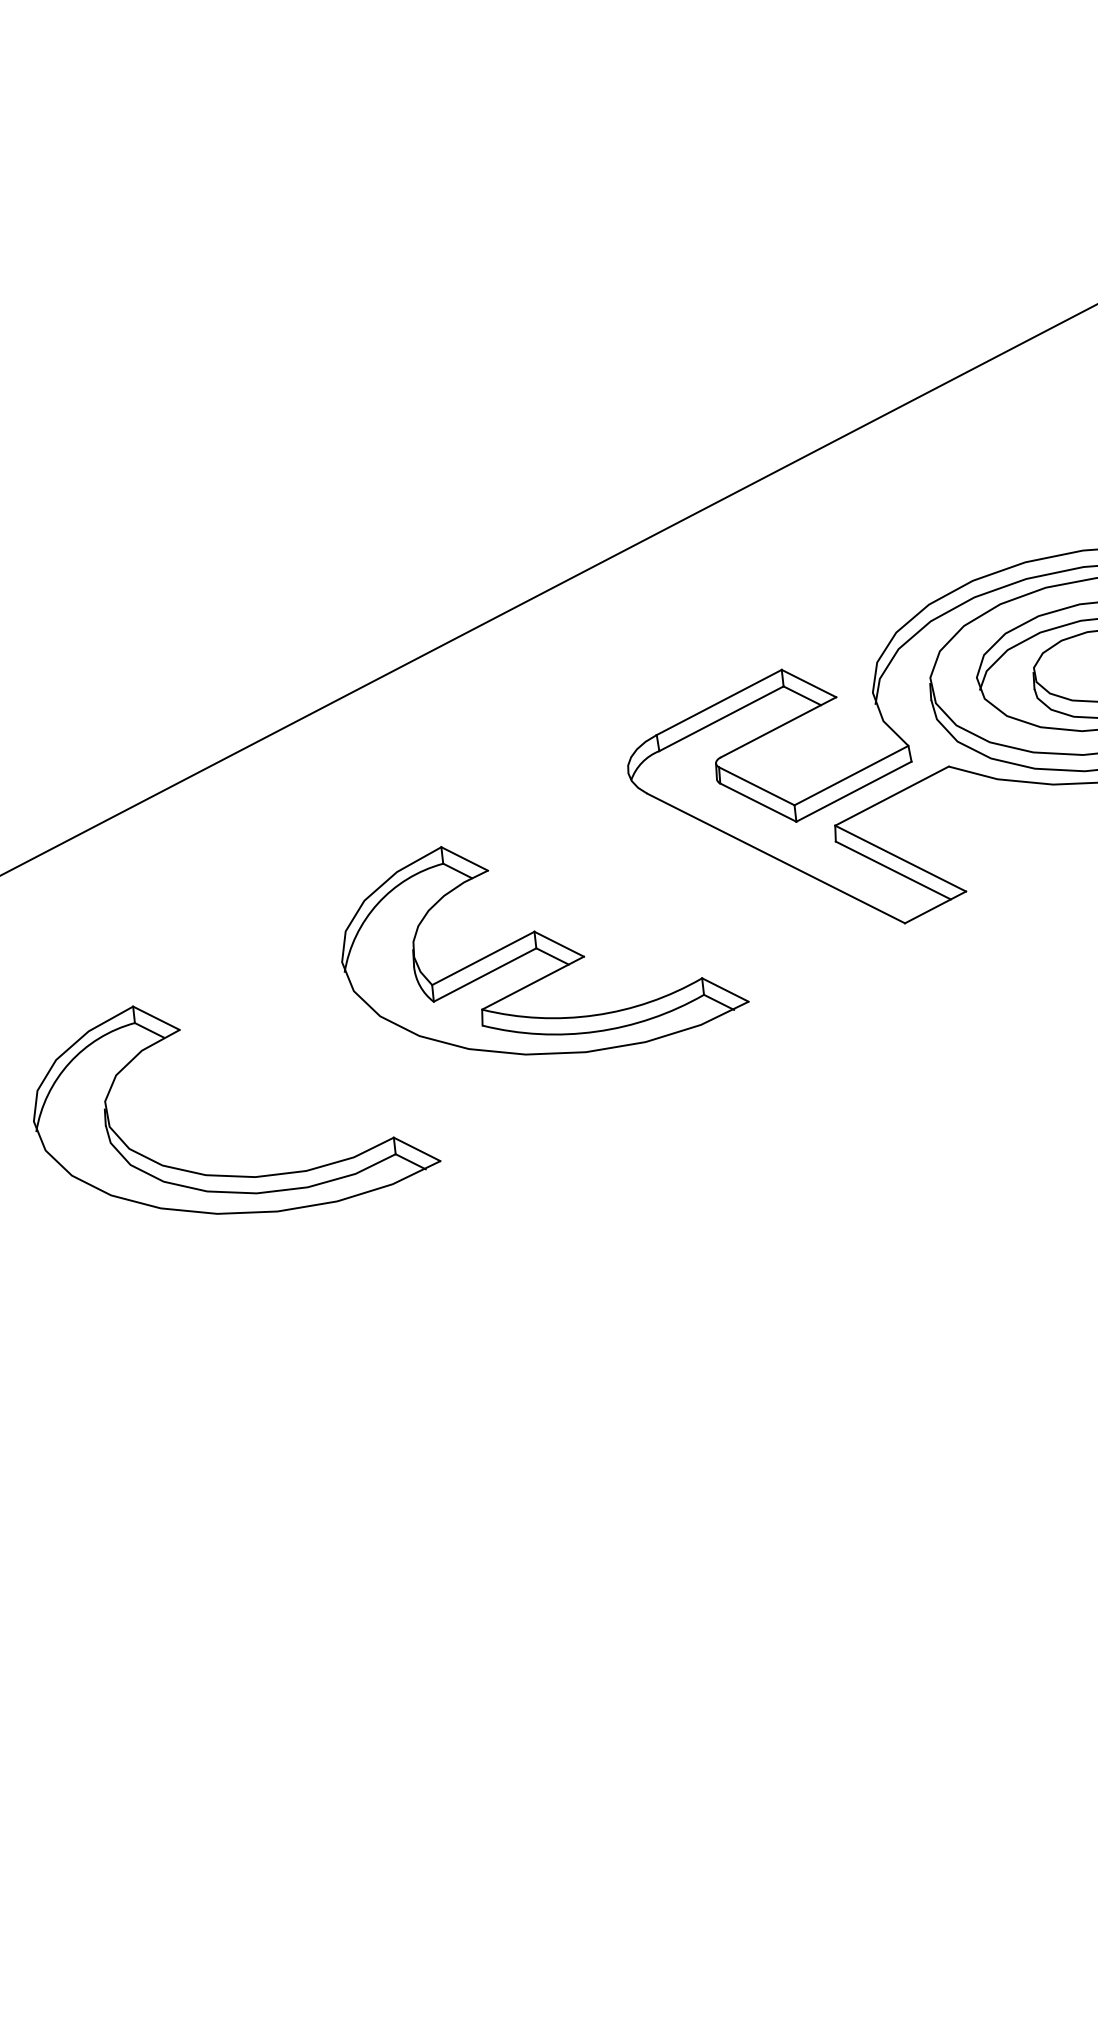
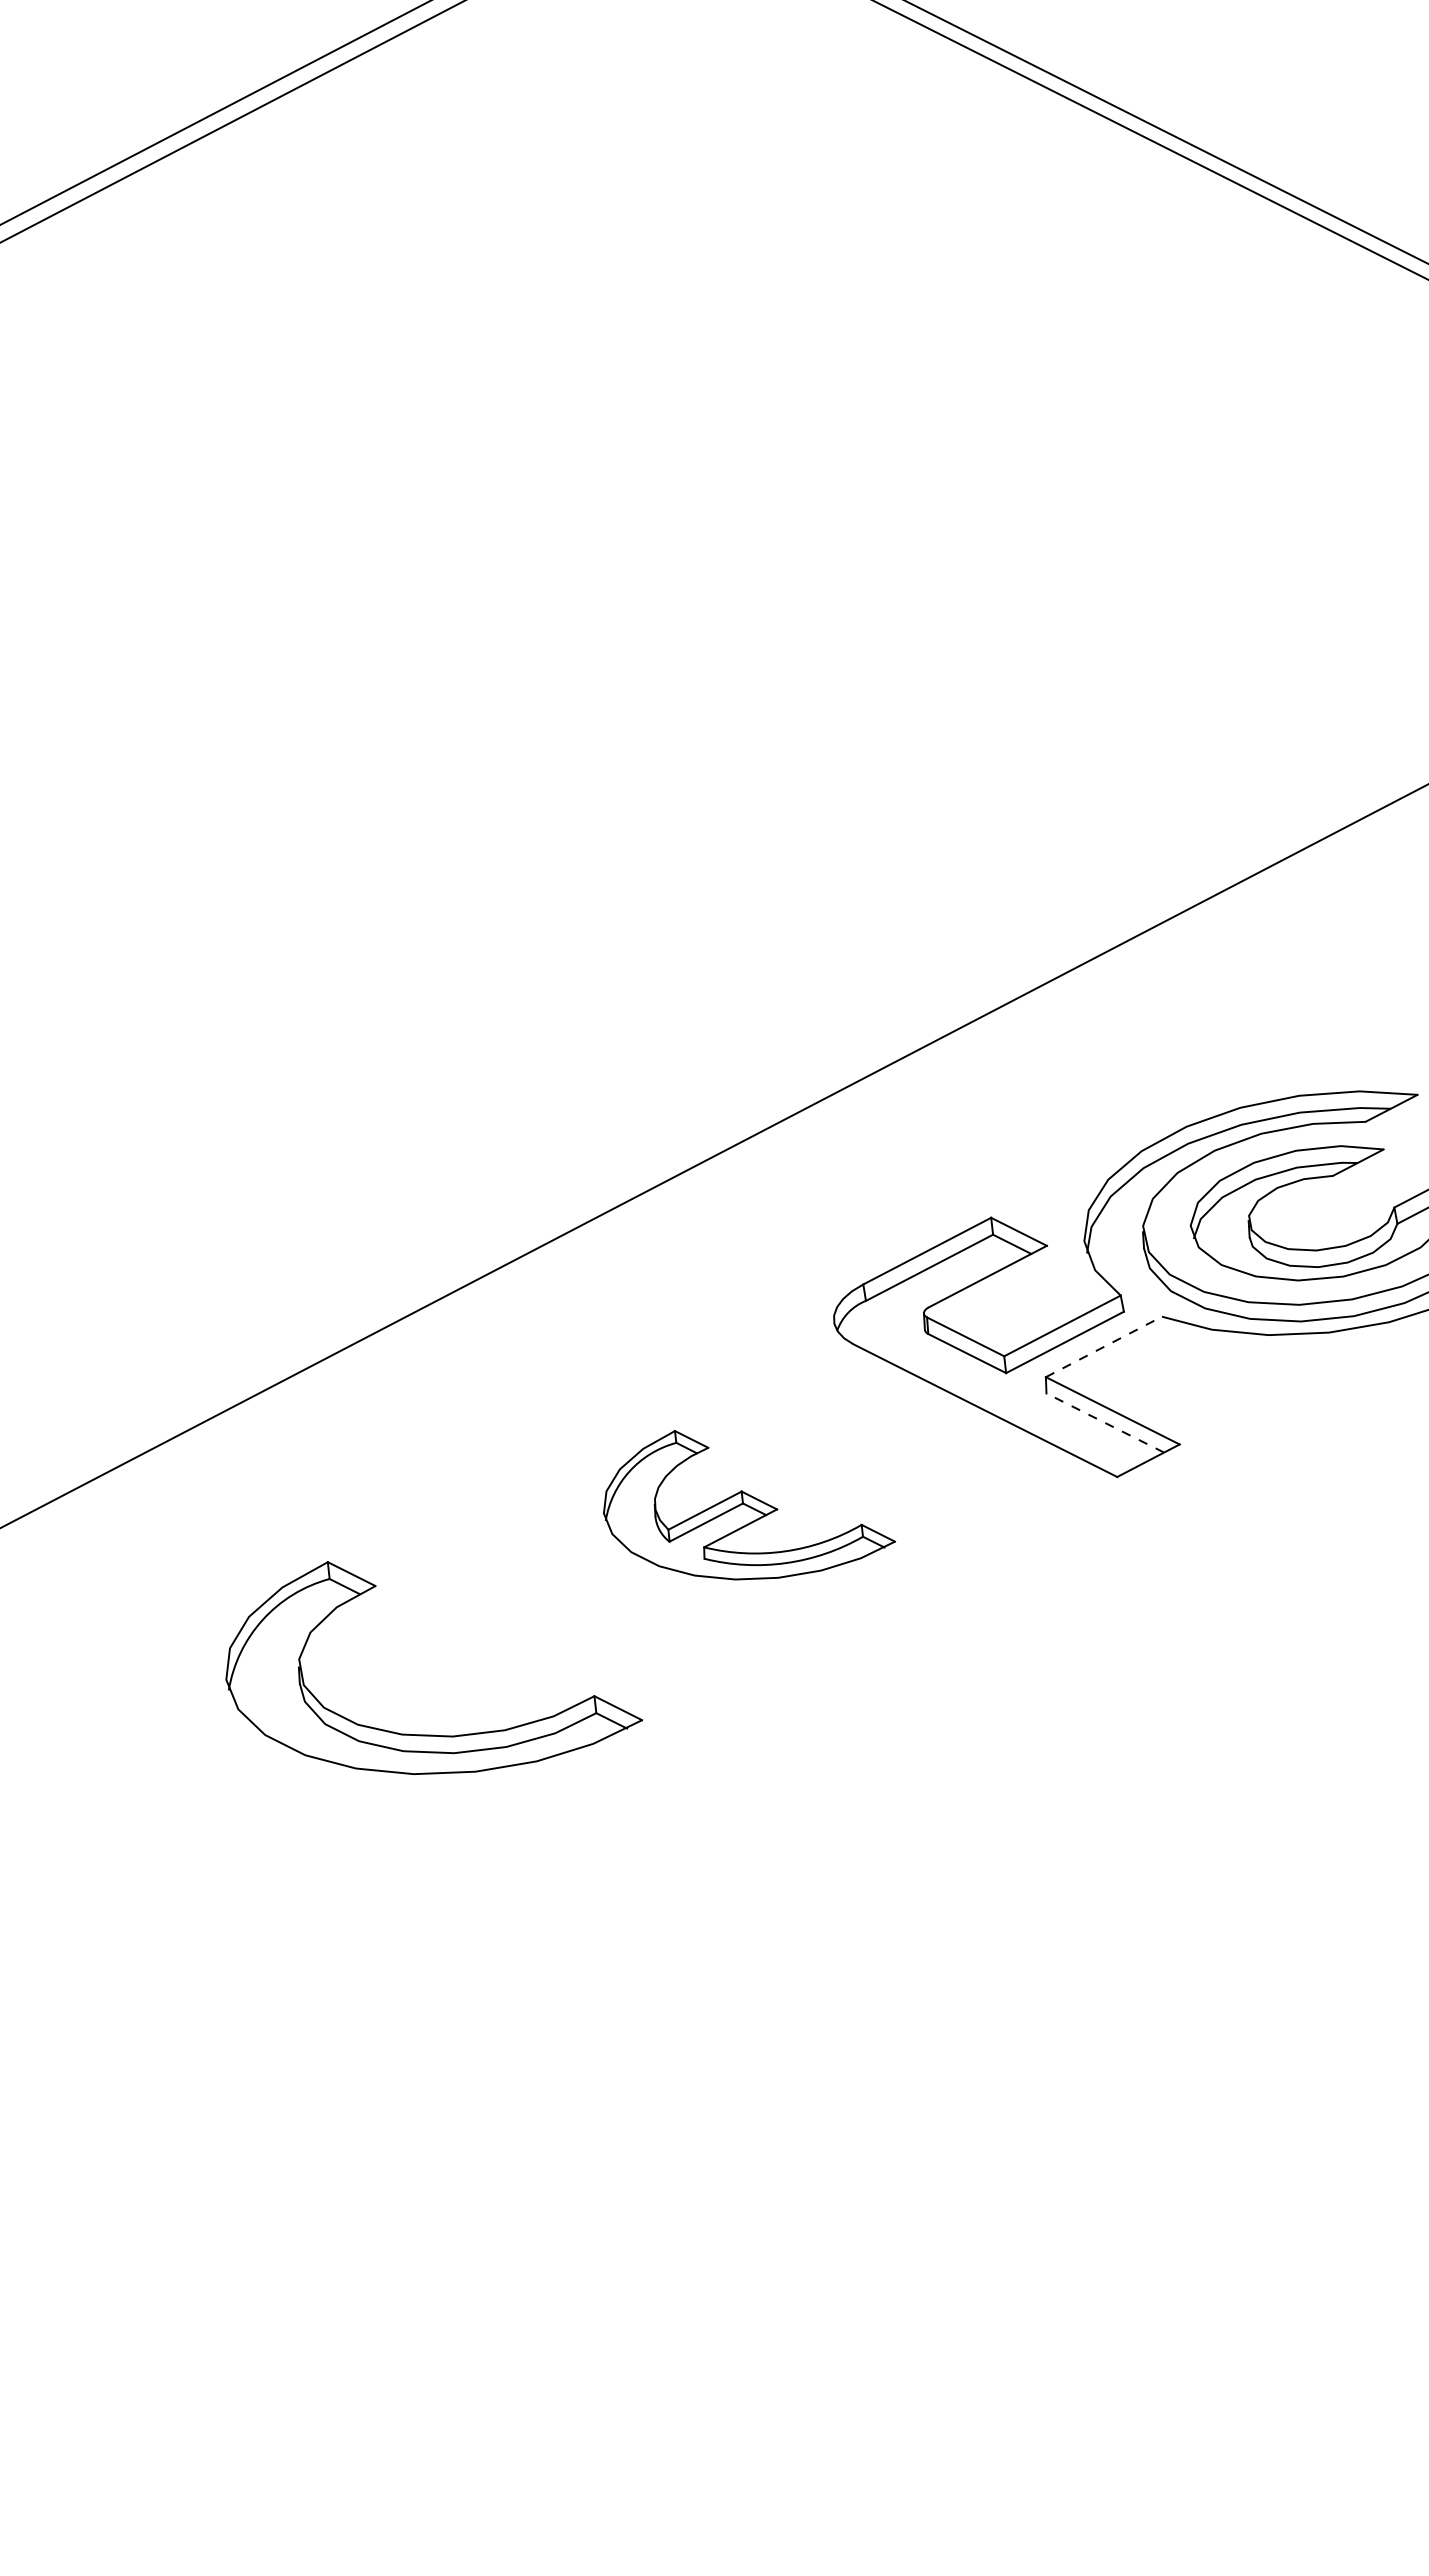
line: (892, 795) -> (1104, 1346), solid -> dashed
line: (893, 870) -> (1105, 1422), solid -> dashed
part: (545, 951) -> (749, 1505), size x0.7

